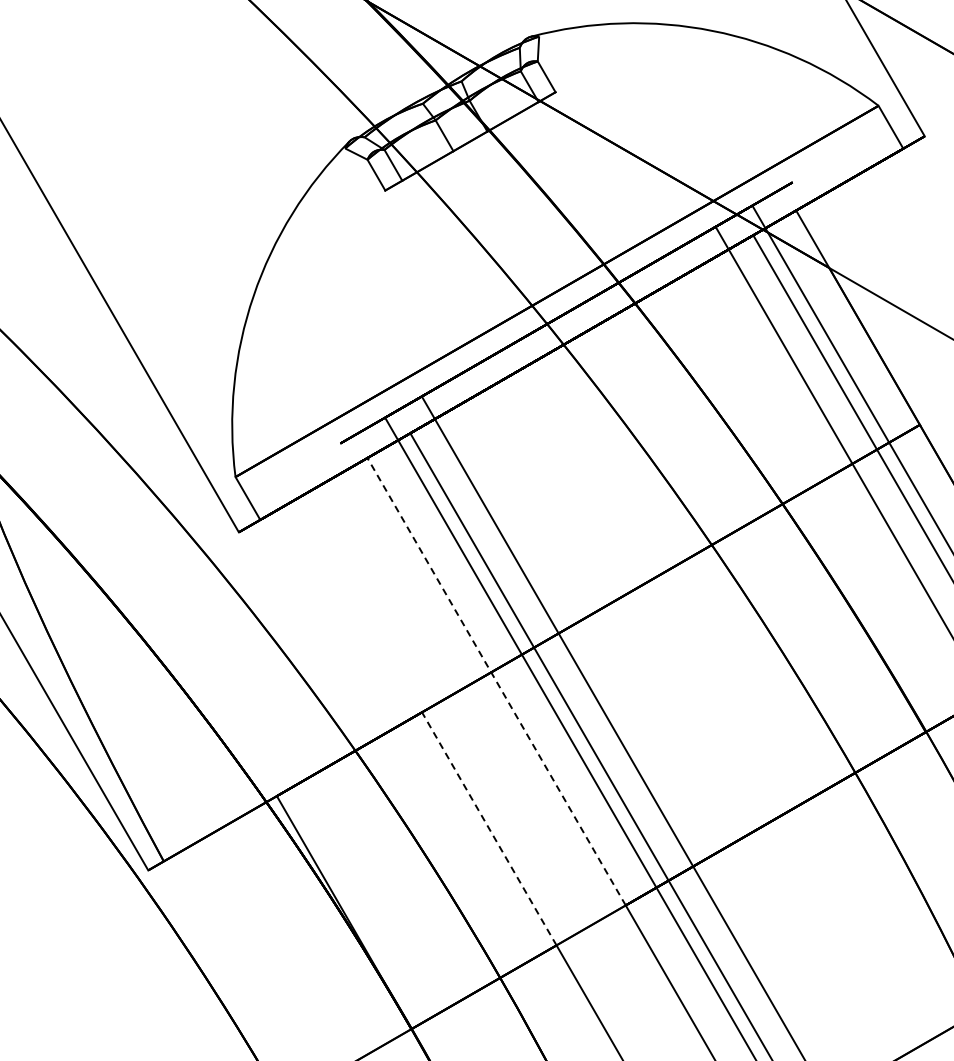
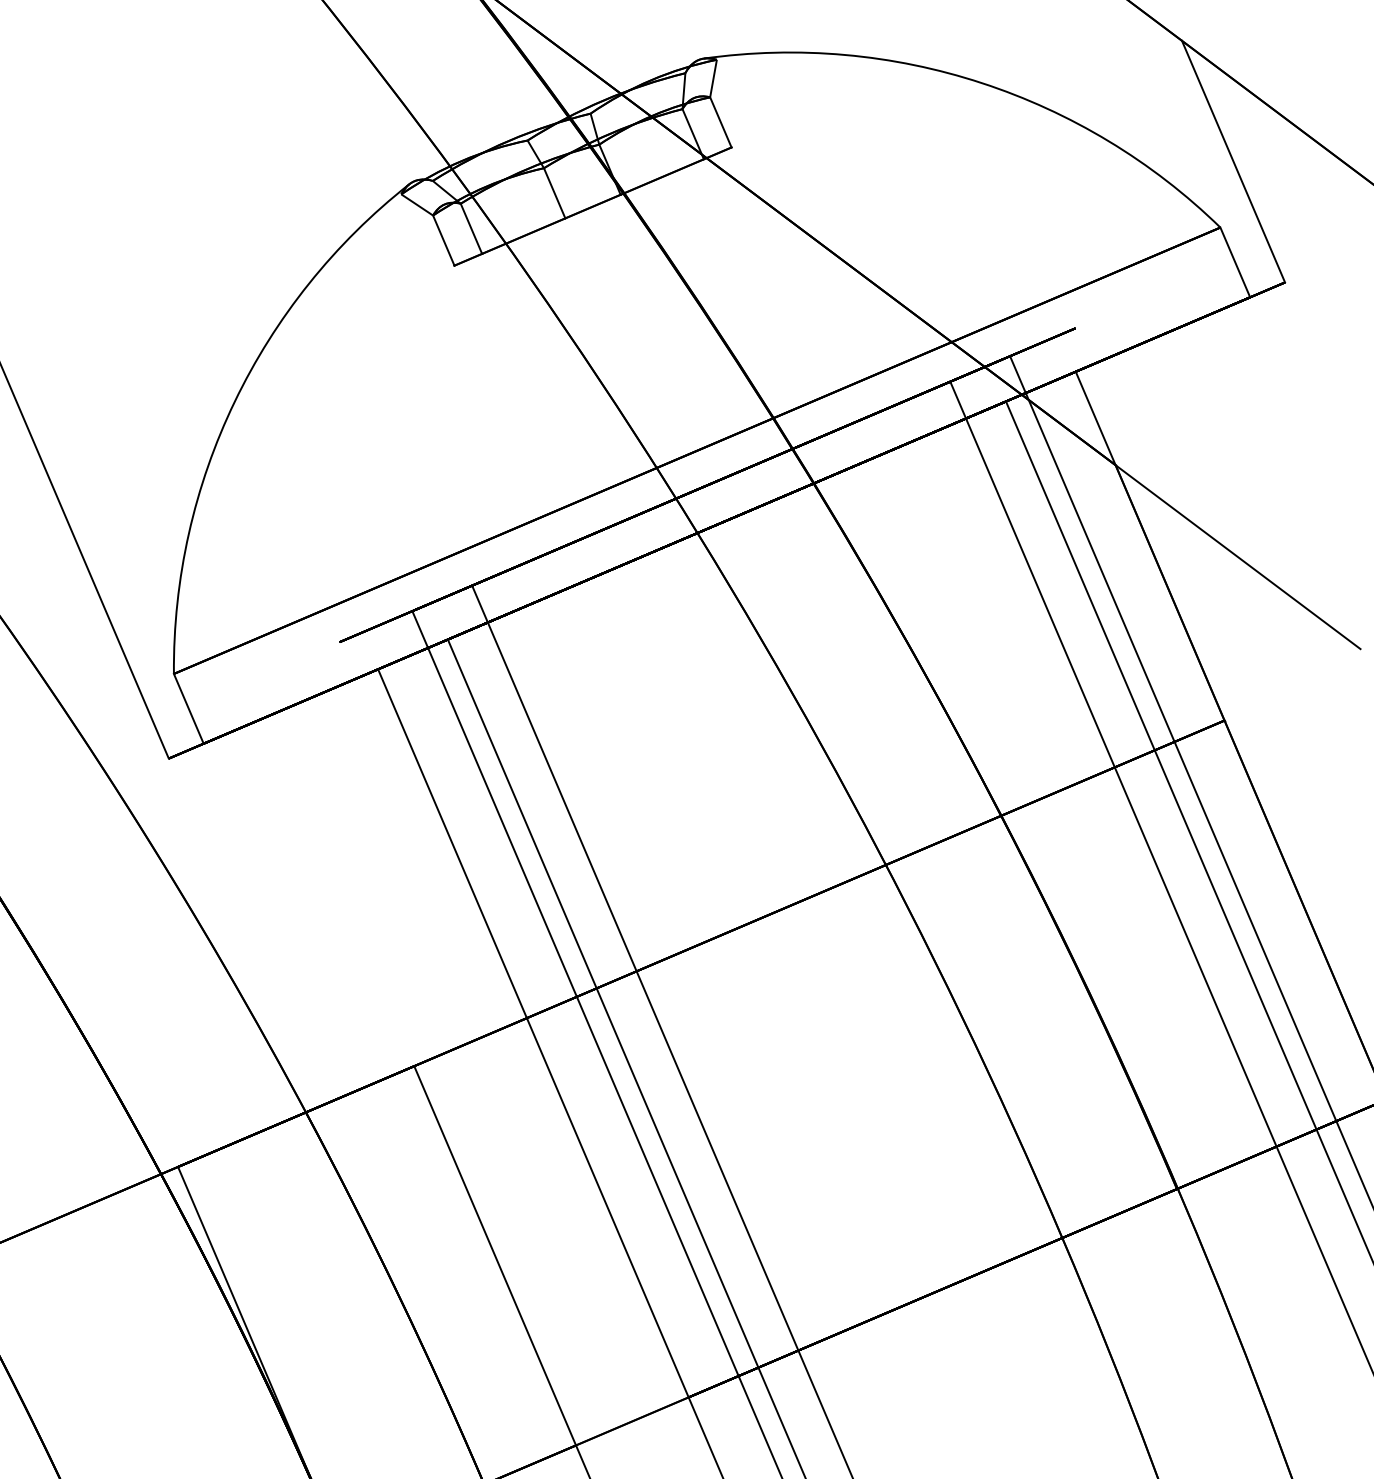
line: (496, 681) -> (533, 1032), dashed -> solid
line: (489, 828) -> (495, 1255), dashed -> solid

